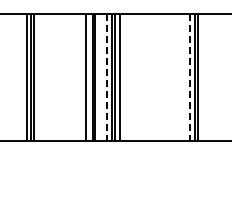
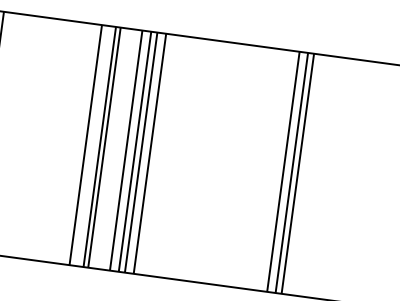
line: (106, 77) -> (125, 150), dashed -> solid
line: (190, 77) -> (284, 172), dashed -> solid

